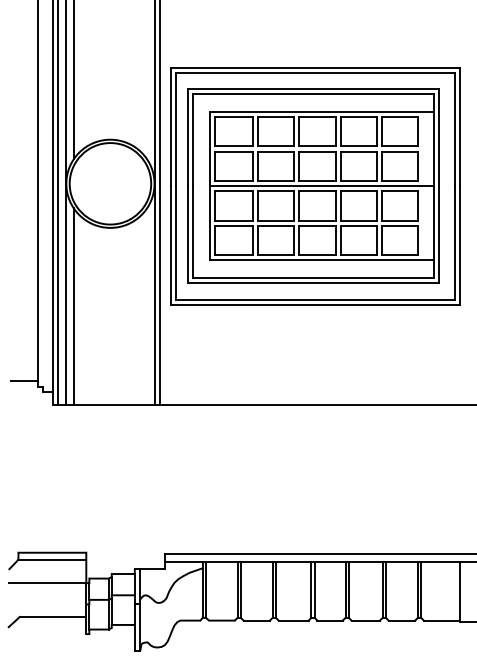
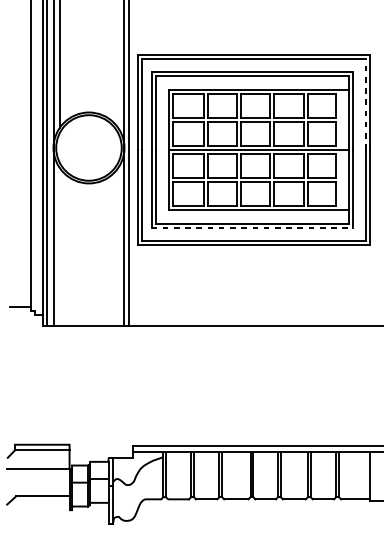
line: (455, 129) -> (366, 104), solid -> dashed
line: (314, 283) -> (253, 228), solid -> dashed
line: (73, 306) -> (59, 246), removed

